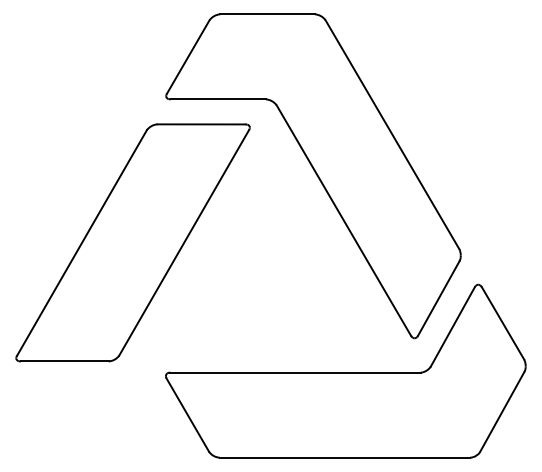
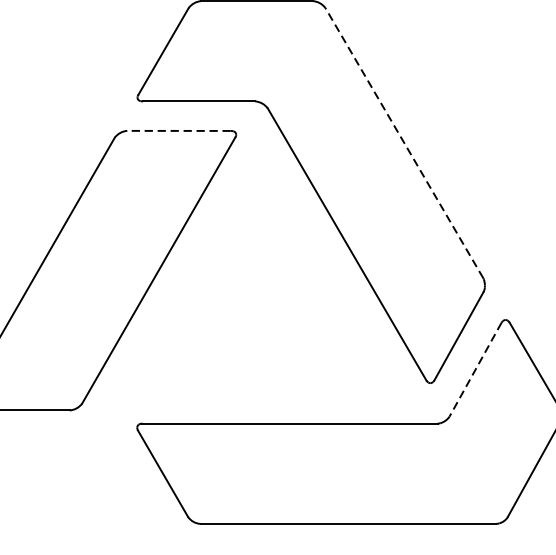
line: (201, 124) -> (179, 131), solid -> dashed
line: (392, 134) -> (404, 142), solid -> dashed
line: (452, 326) -> (475, 369), solid -> dashed

